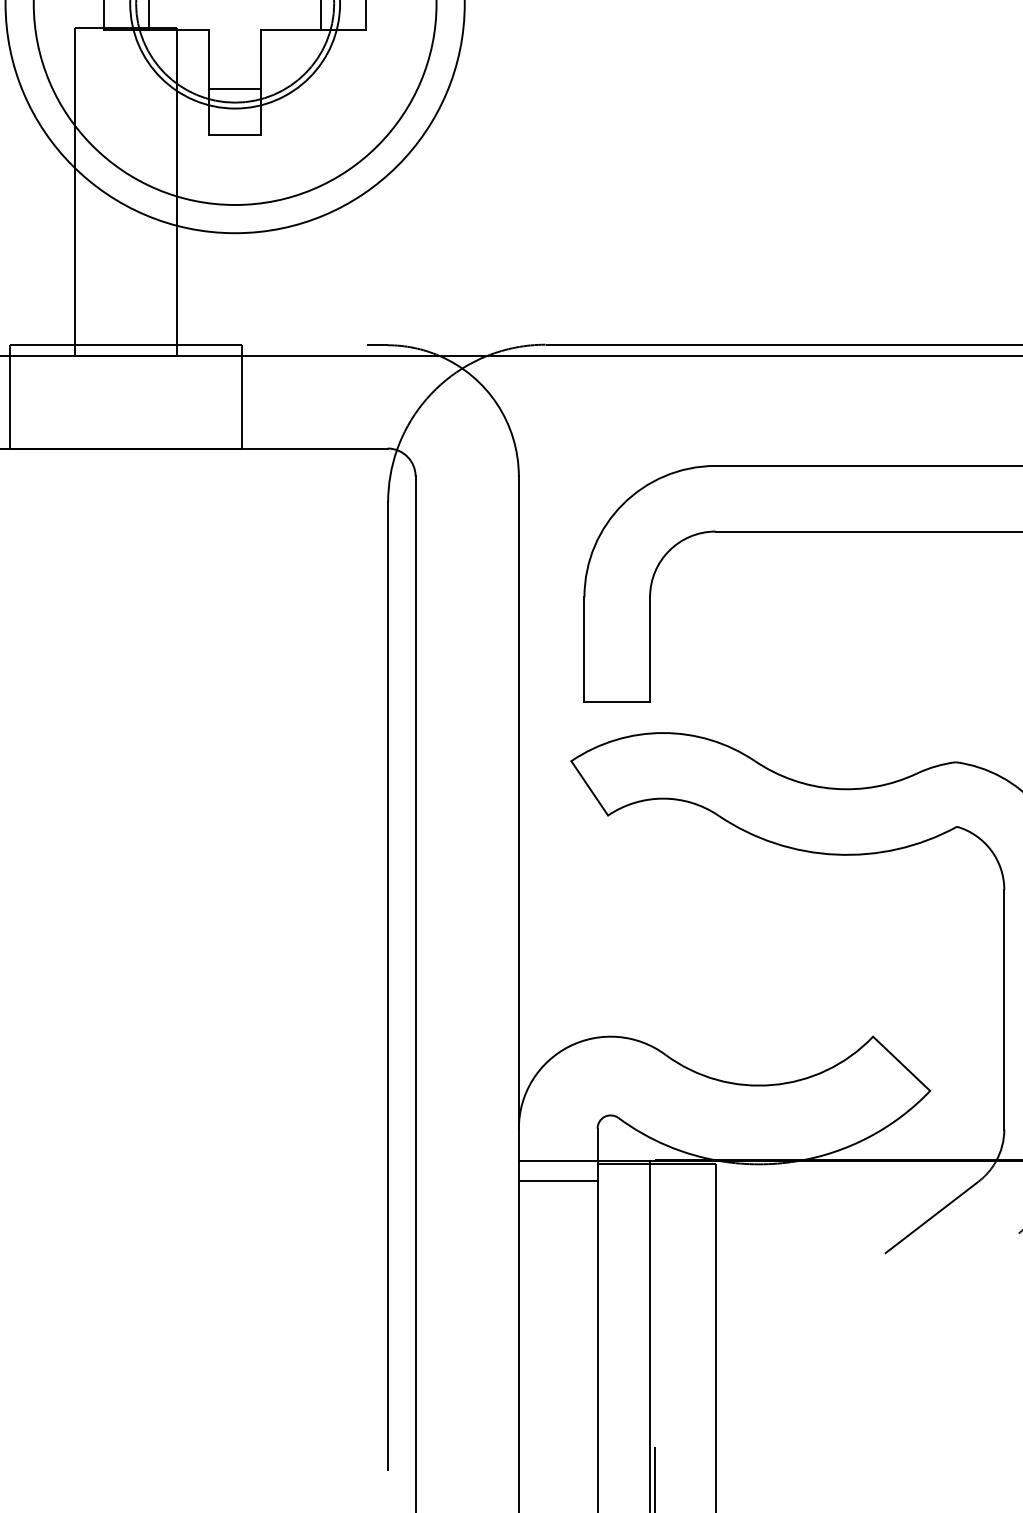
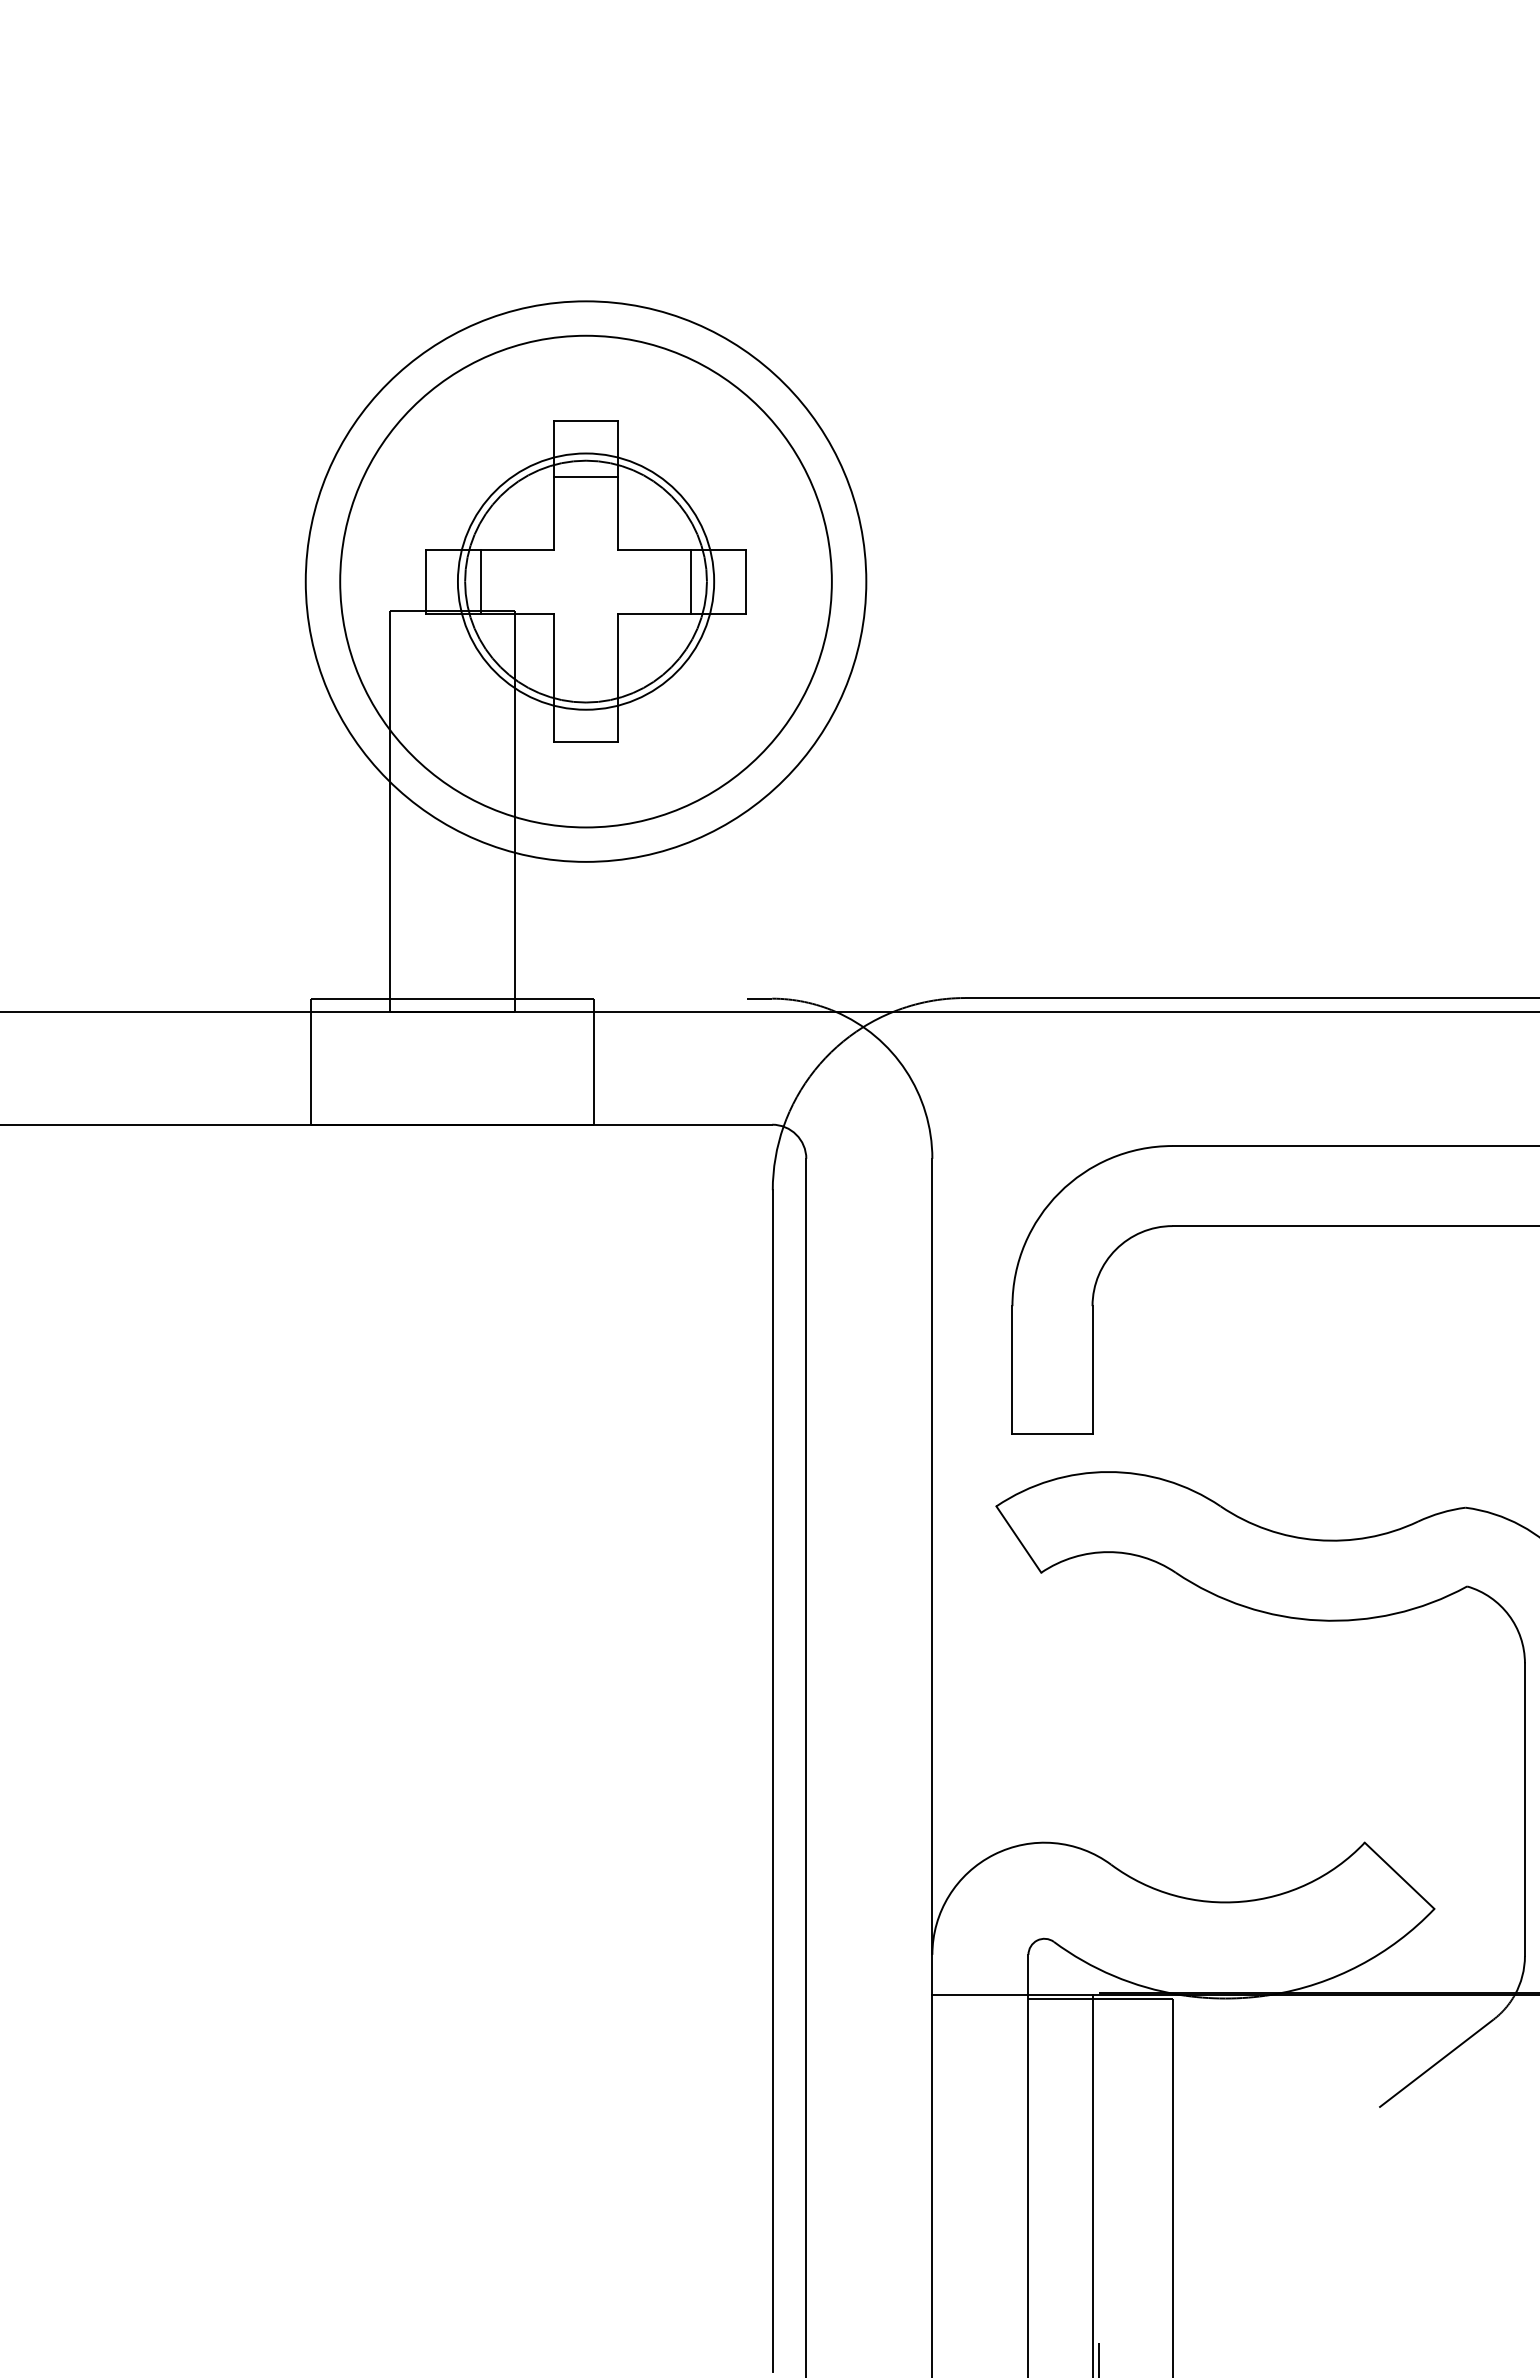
line: (235, 89) -> (586, 686), removed
line: (558, 1180) -> (980, 2018), removed

